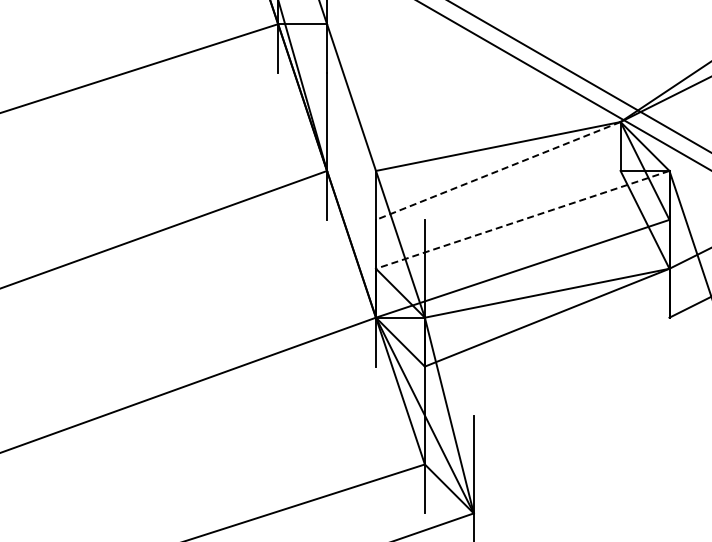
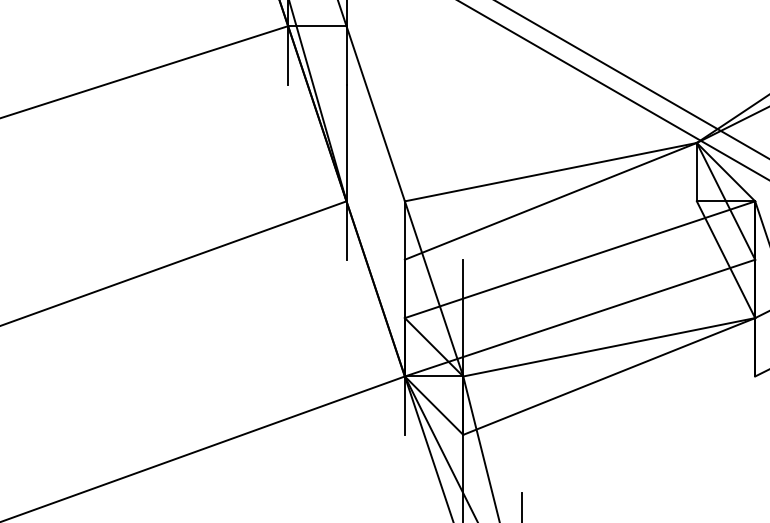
line: (498, 170) -> (551, 200), dashed -> solid
line: (522, 219) -> (579, 259), dashed -> solid

